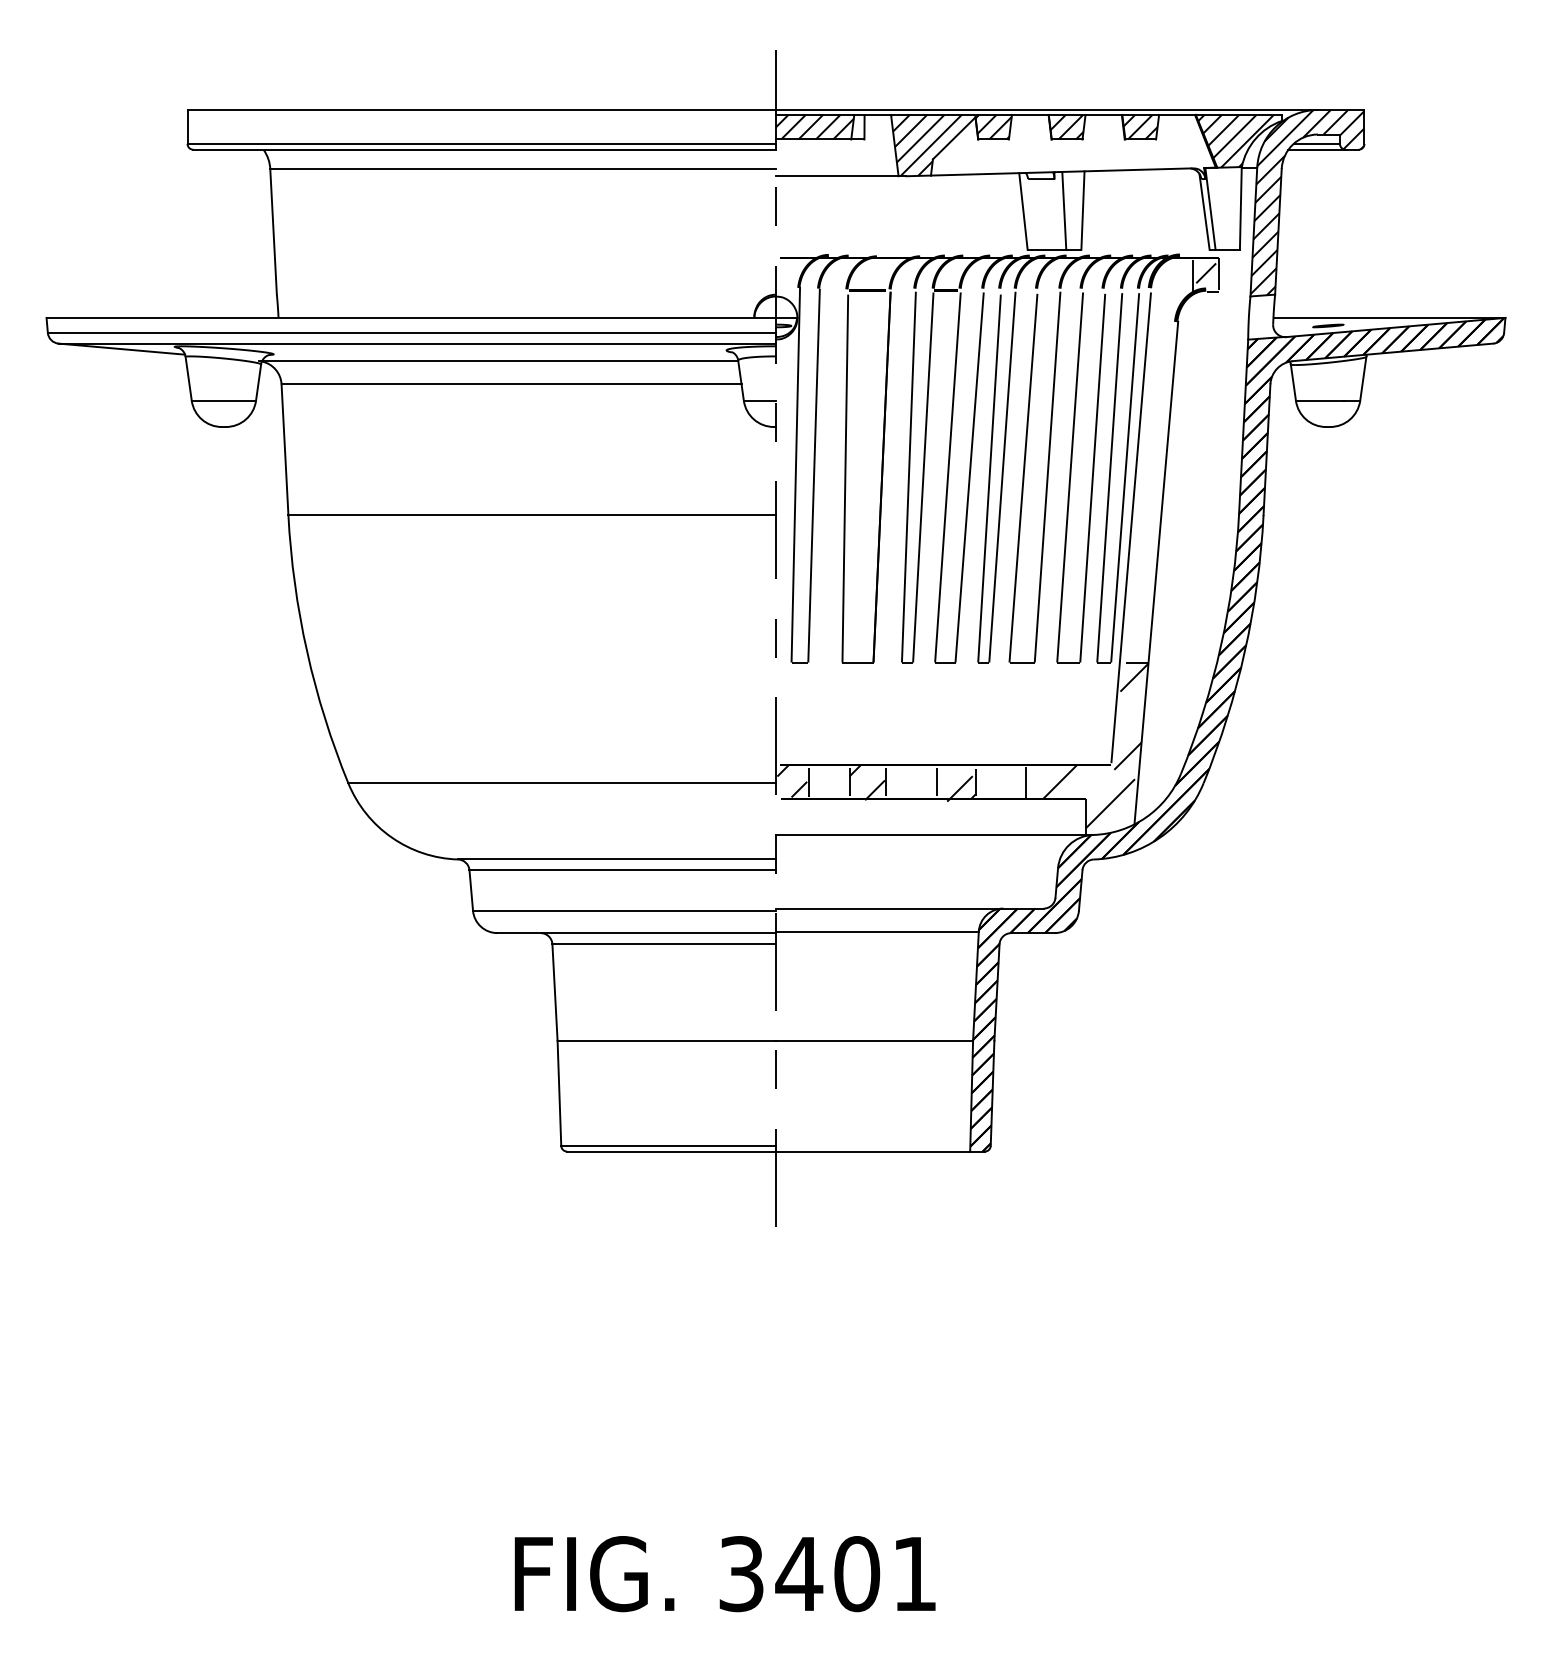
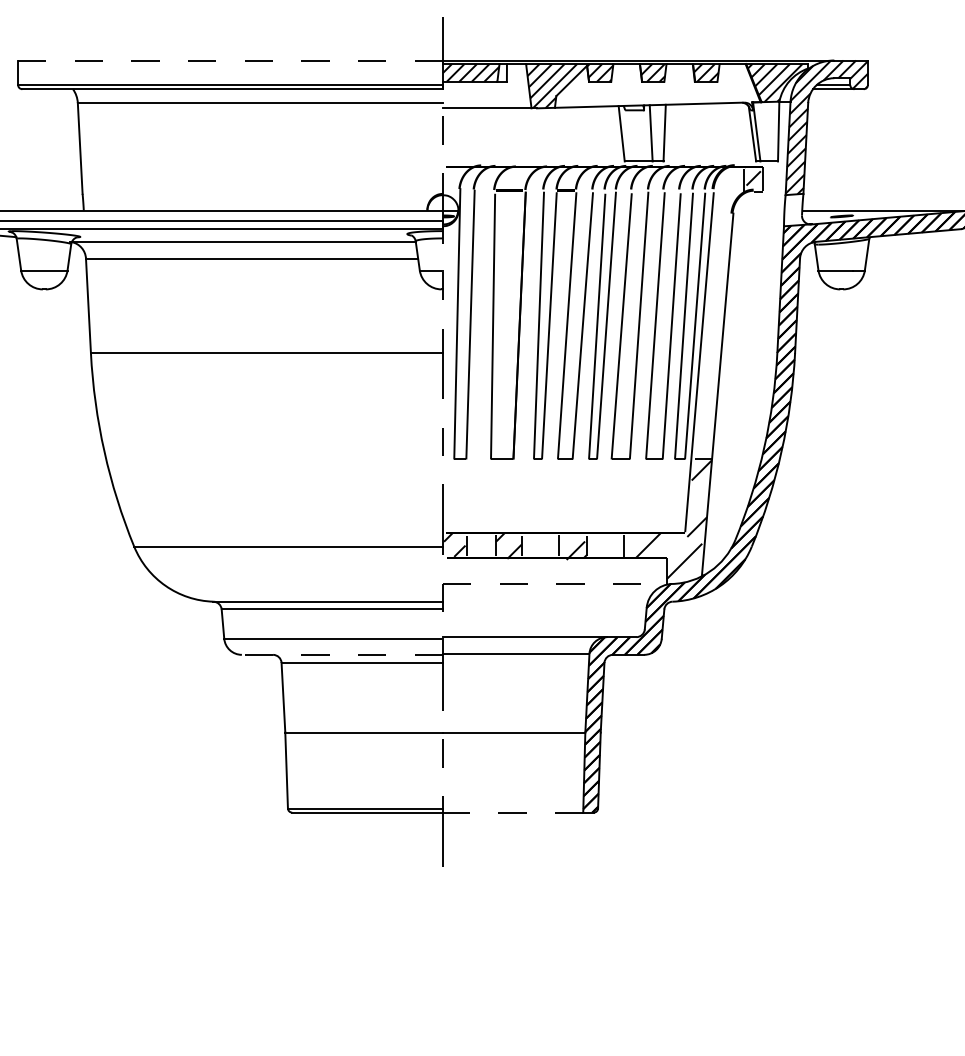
line: (482, 110) -> (231, 60), solid -> dashed
line: (934, 834) -> (557, 583), solid -> dashed
line: (636, 933) -> (342, 655), solid -> dashed
line: (872, 1151) -> (512, 812), solid -> dashed

